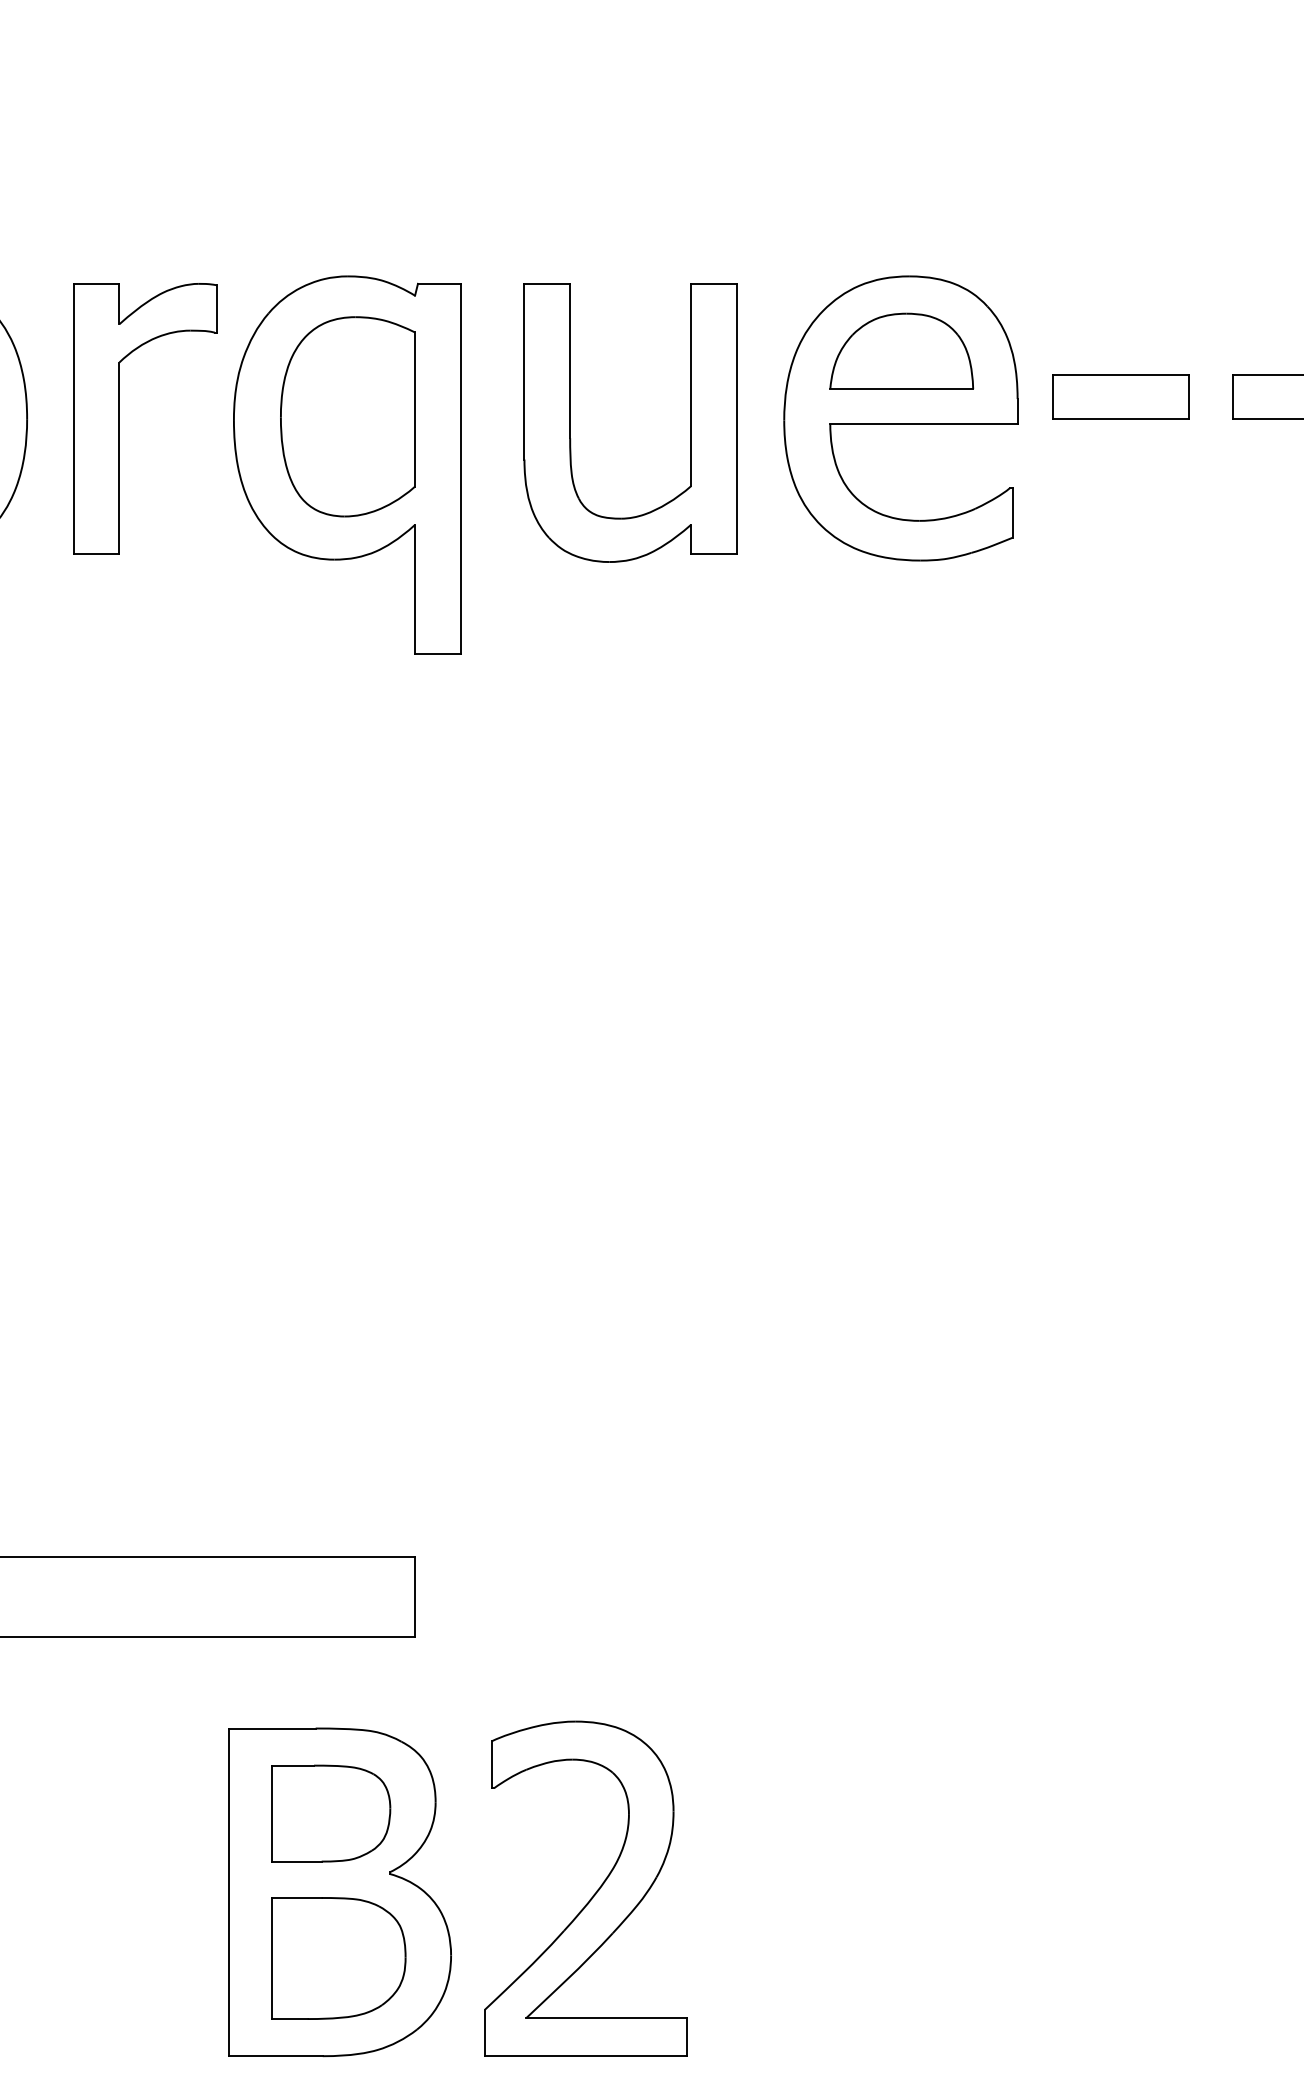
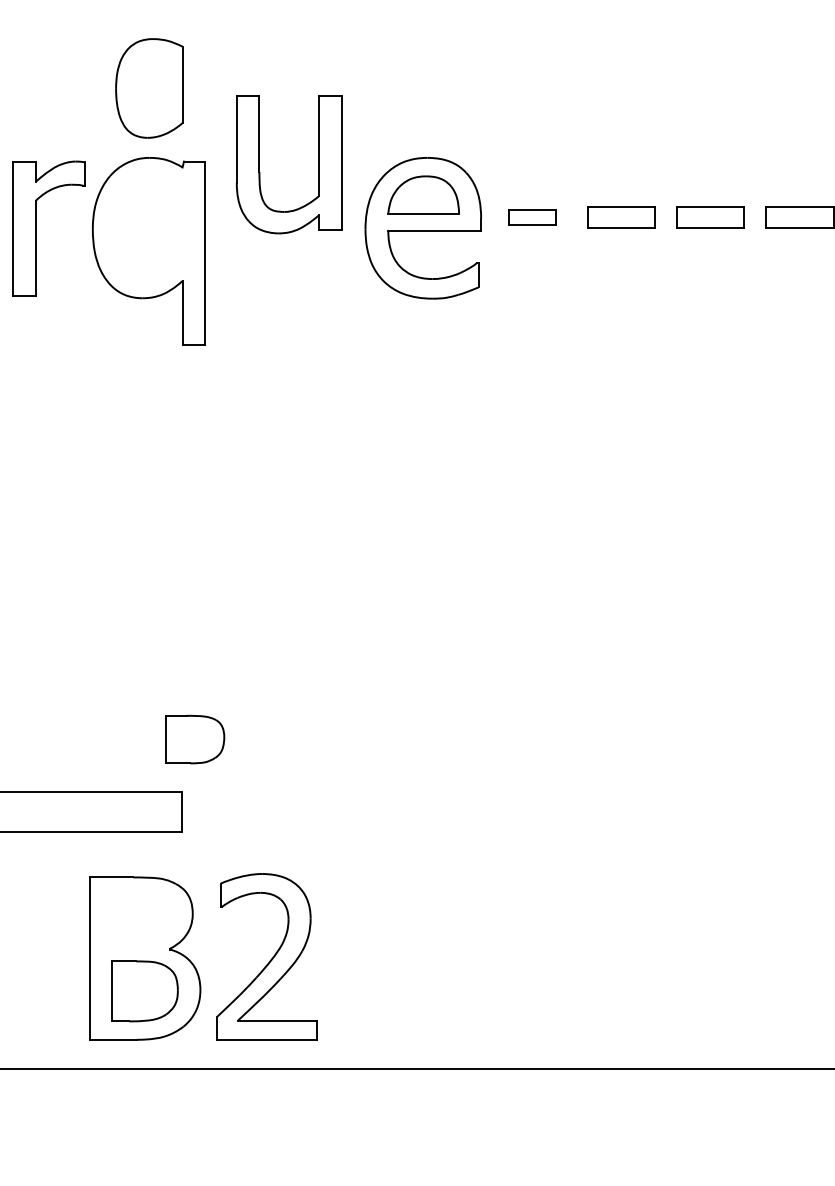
part: (1119, 396) -> (531, 217), size x0.7
part: (348, 416) -> (149, 88), moved
part: (570, 422) -> (259, 164), moved
part: (332, 1813) -> (195, 739), moved

